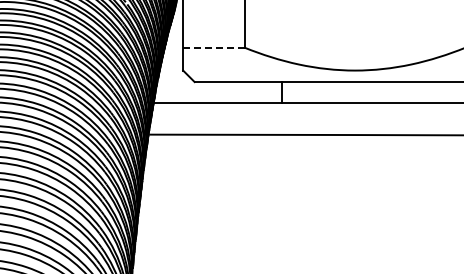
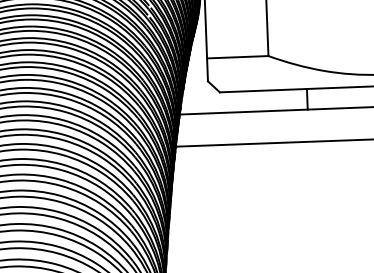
line: (213, 47) -> (237, 57), dashed -> solid

